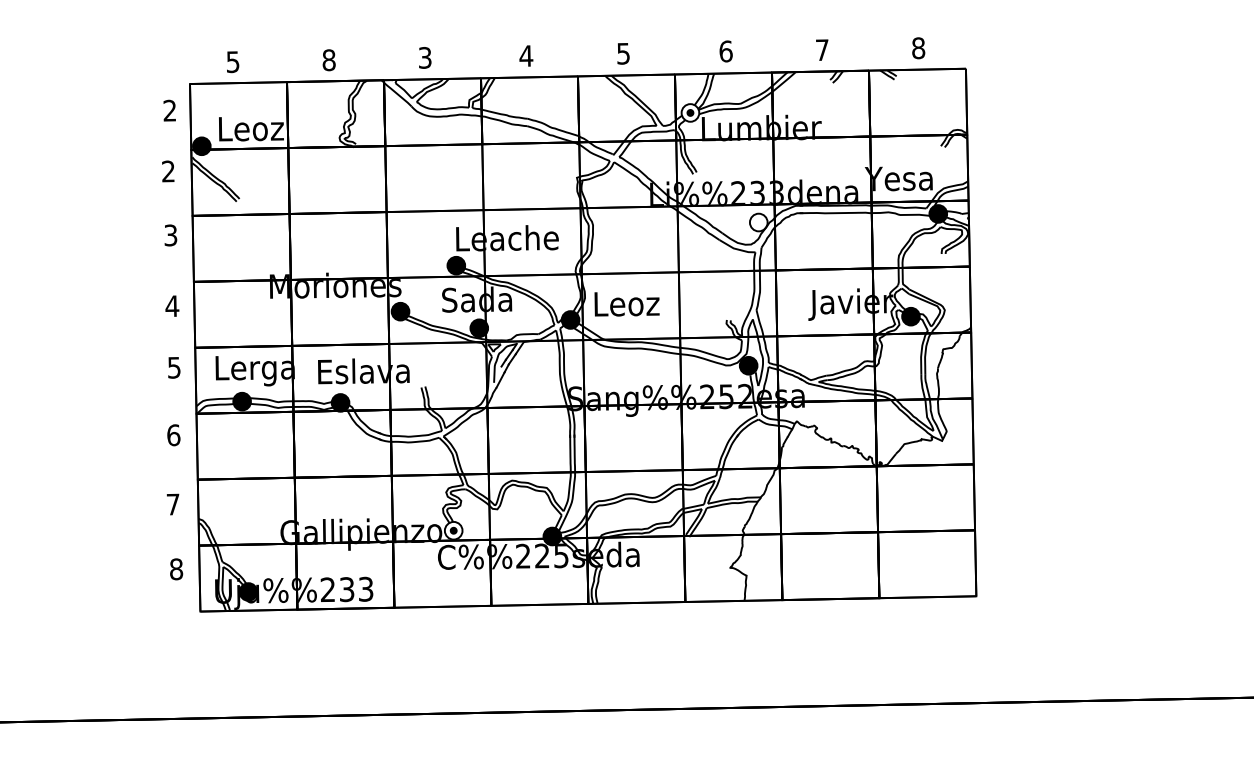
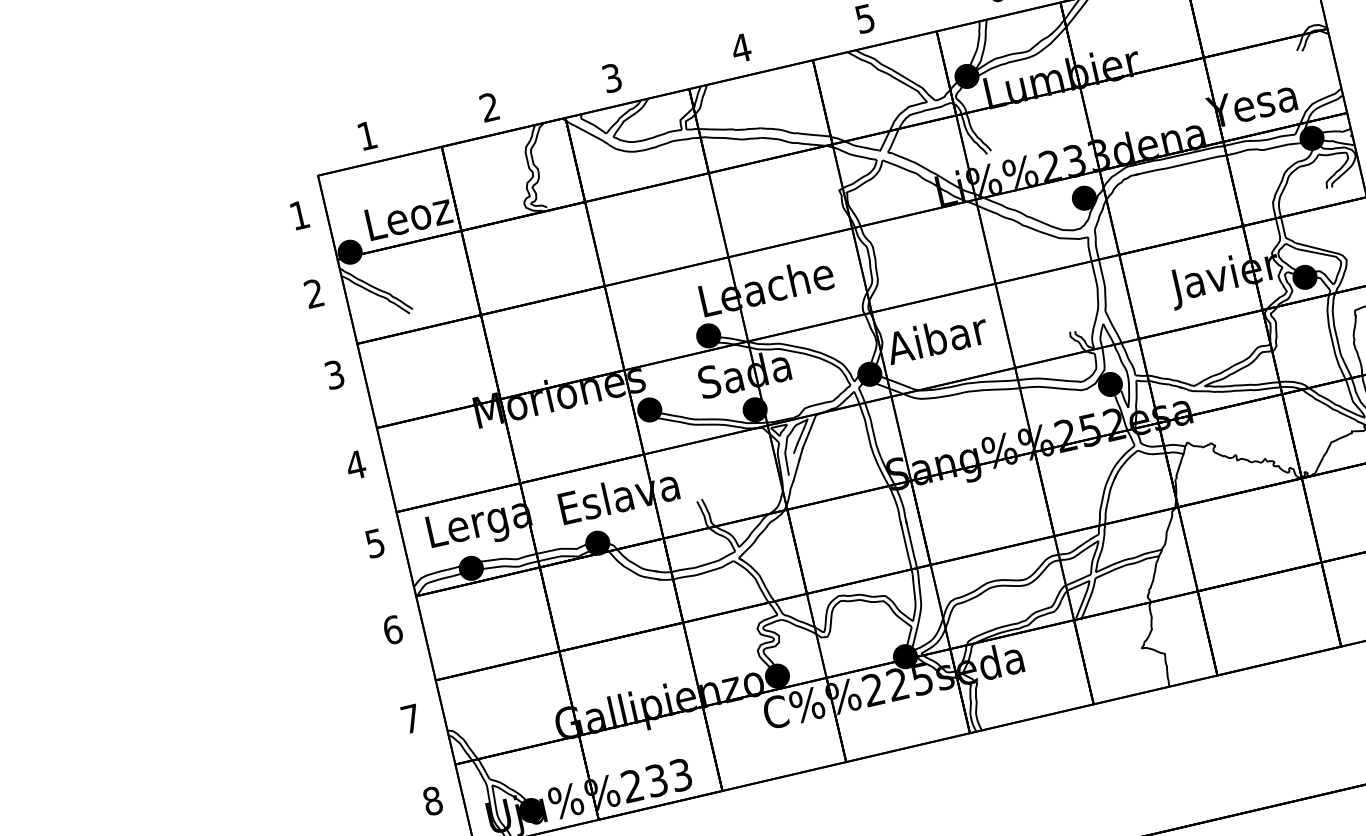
text: (328, 60) -> (489, 107), 8 -> 2
text: (233, 62) -> (367, 136), 5 -> 1
text: (169, 110) -> (298, 215), 2 -> 1
fill: (690, 112) -> (966, 75), added
fill: (758, 222) -> (1084, 198), added
text: (626, 303) -> (936, 337), Leoz -> Aibar
fill: (453, 530) -> (777, 675), added

